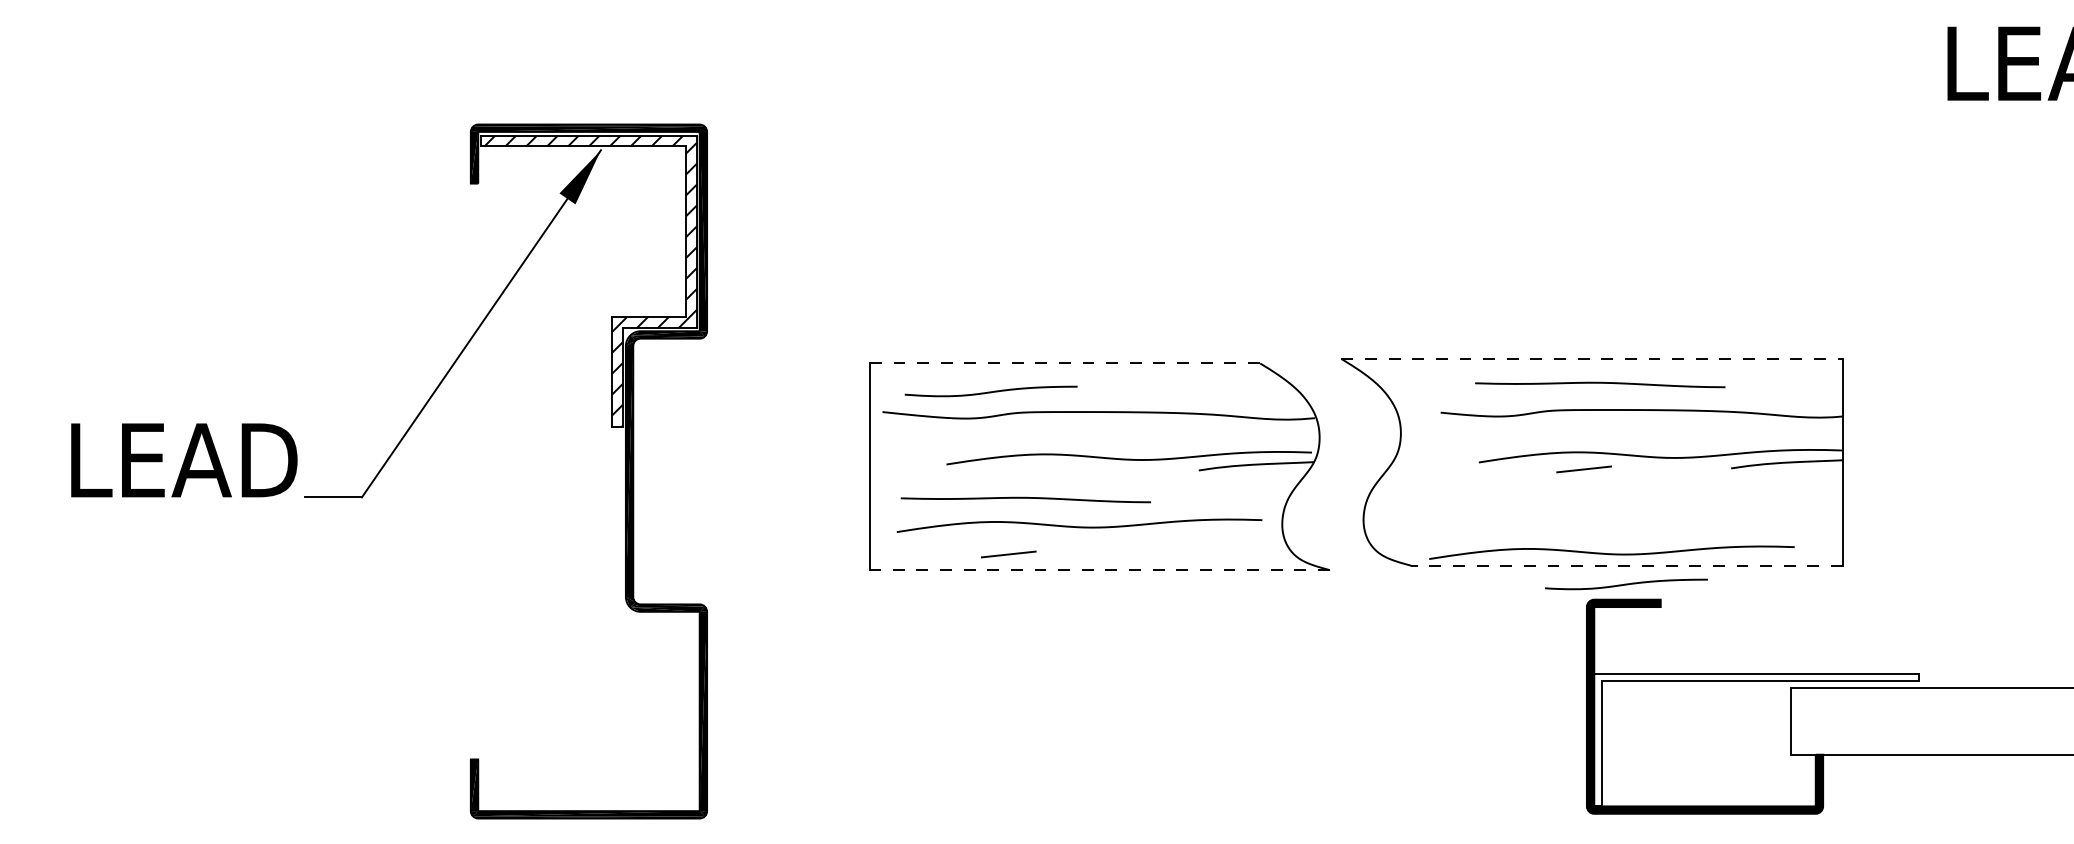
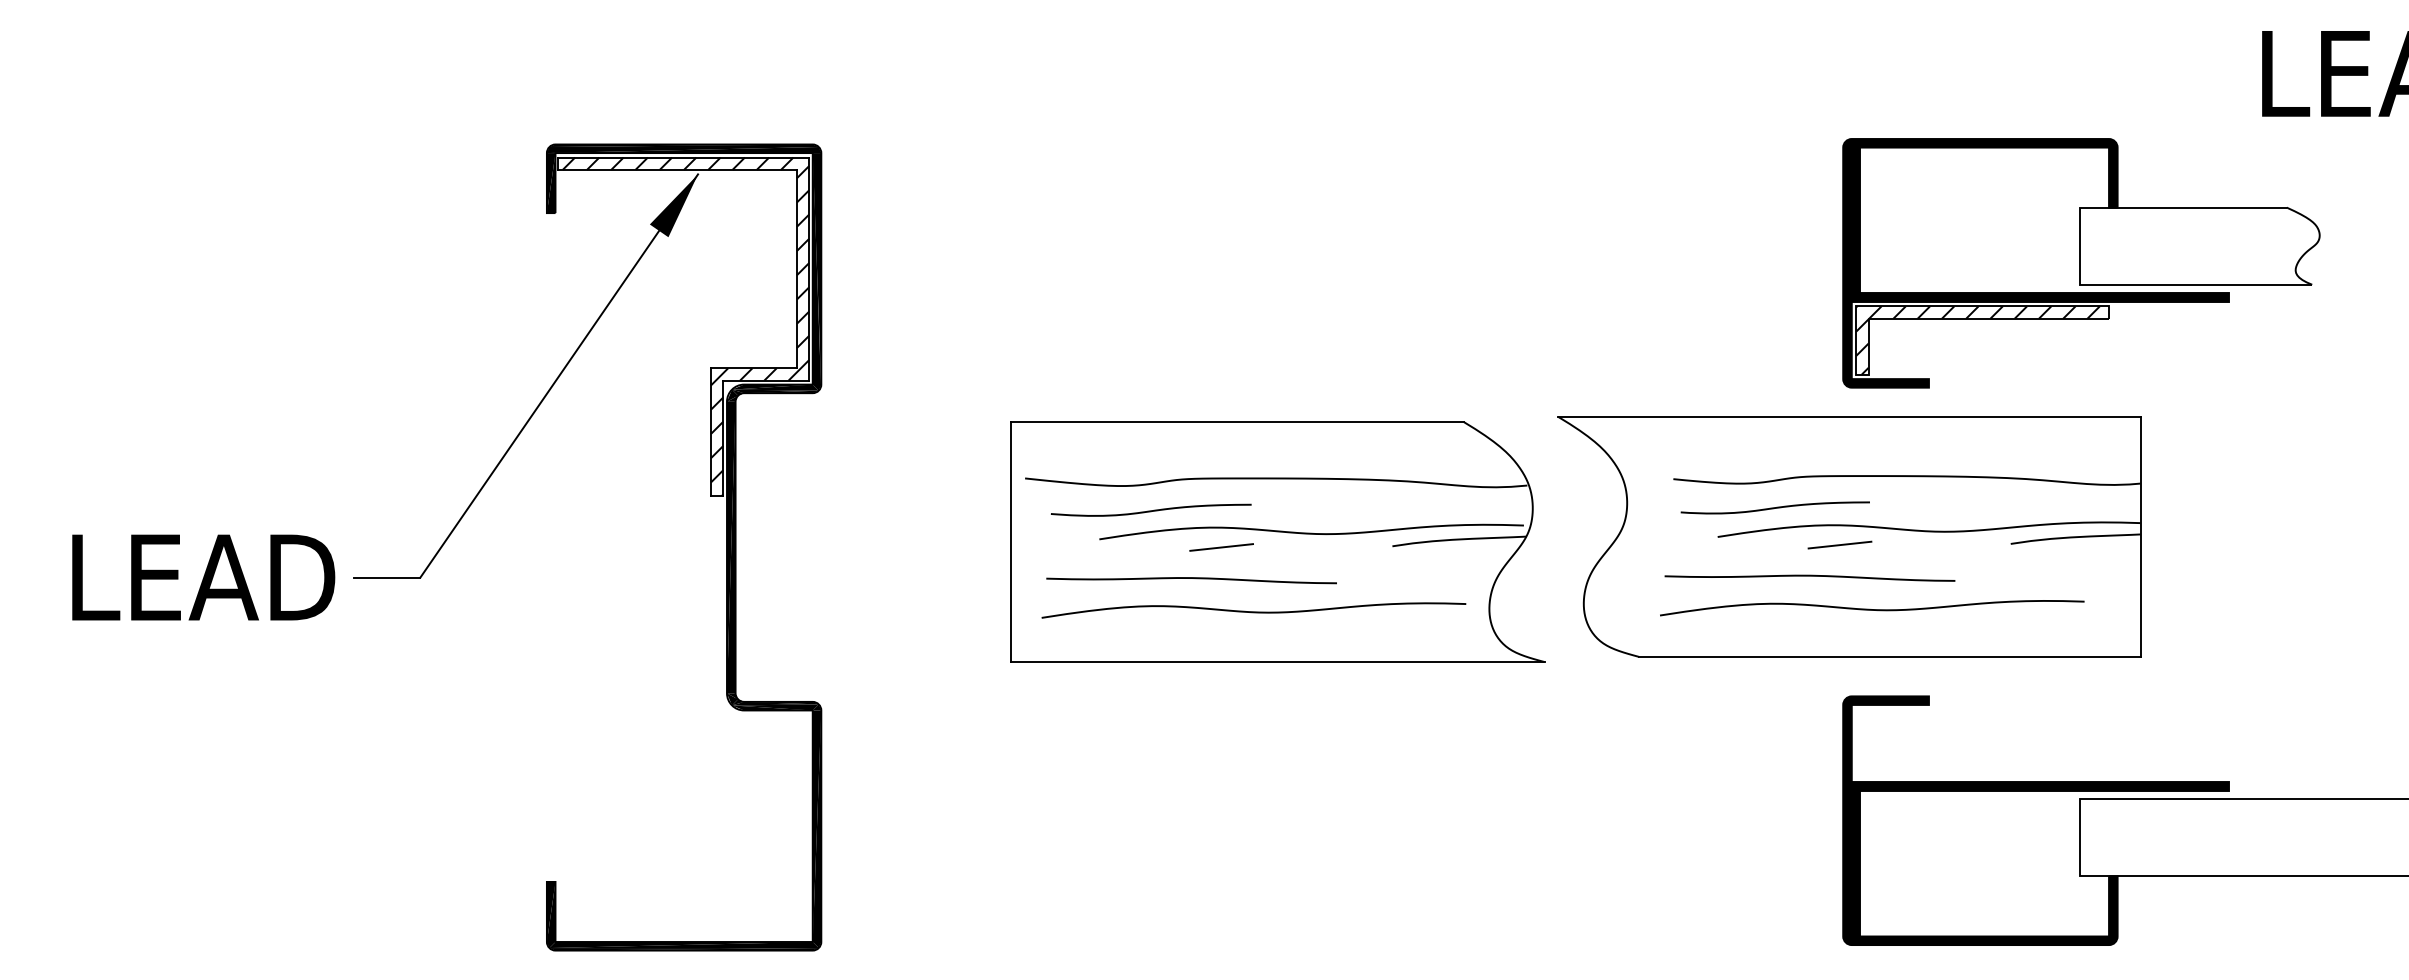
part: (1791, 226) -> (2080, 262), added
line: (1592, 358) -> (1849, 416), dashed -> solid
line: (1065, 363) -> (1237, 422), dashed -> solid
curve: (1600, 383) -> (1810, 576), moved
curve: (990, 391) -> (1150, 510), moved
text: (184, 460) -> (203, 577), moved
curve: (1611, 553) -> (1871, 609), moved
line: (1008, 554) -> (1221, 547), moved
line: (1627, 565) -> (1890, 656), dashed -> solid
line: (1099, 570) -> (1277, 662), dashed -> solid
curve: (1626, 584) -> (1775, 508), moved
fill: (1756, 739) -> (2040, 858), added

